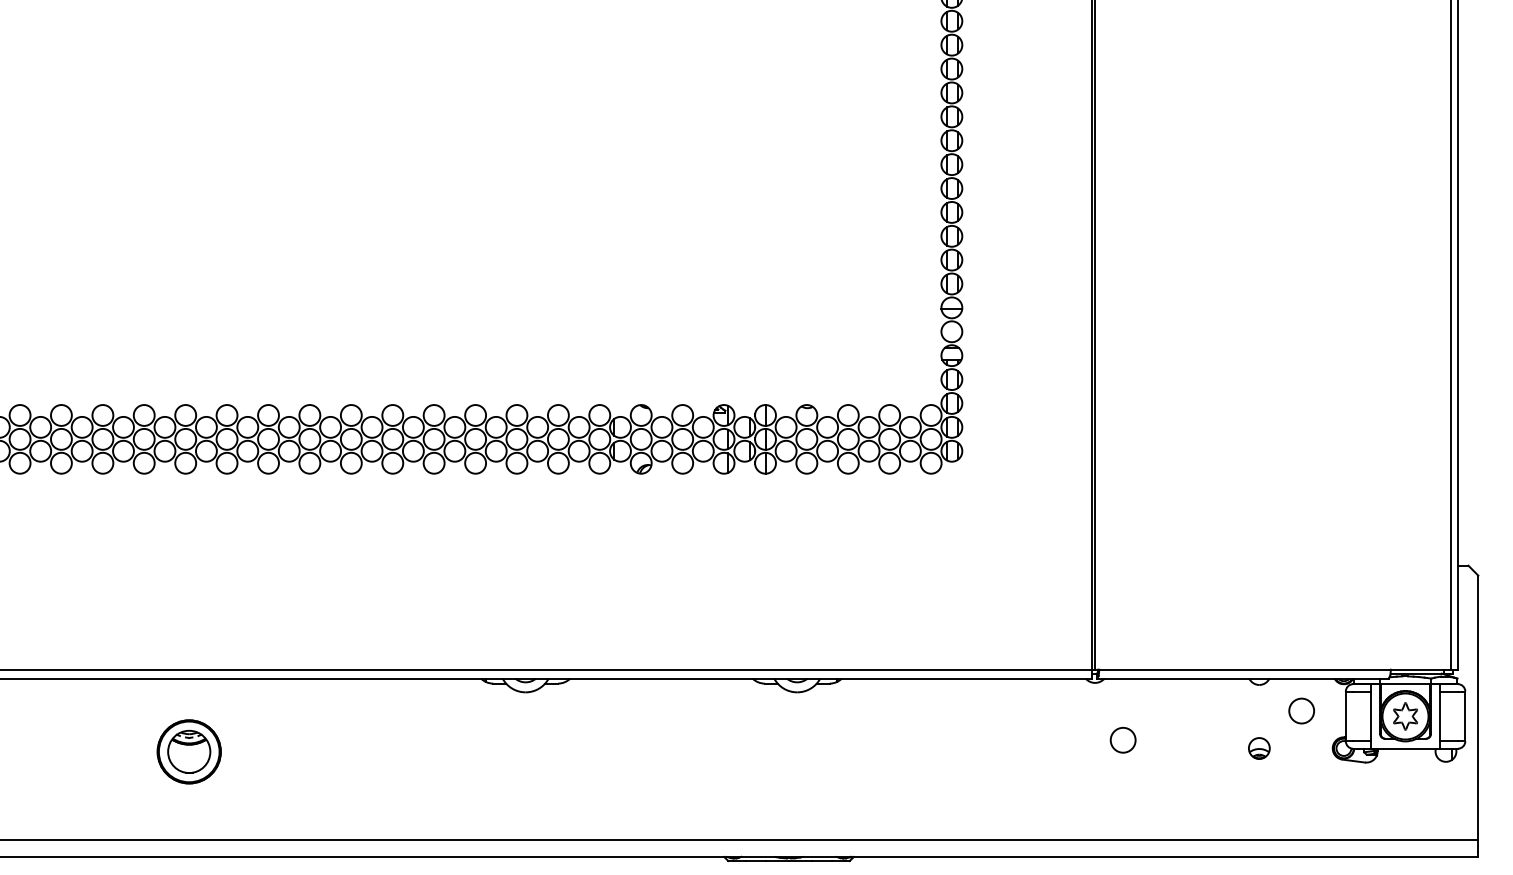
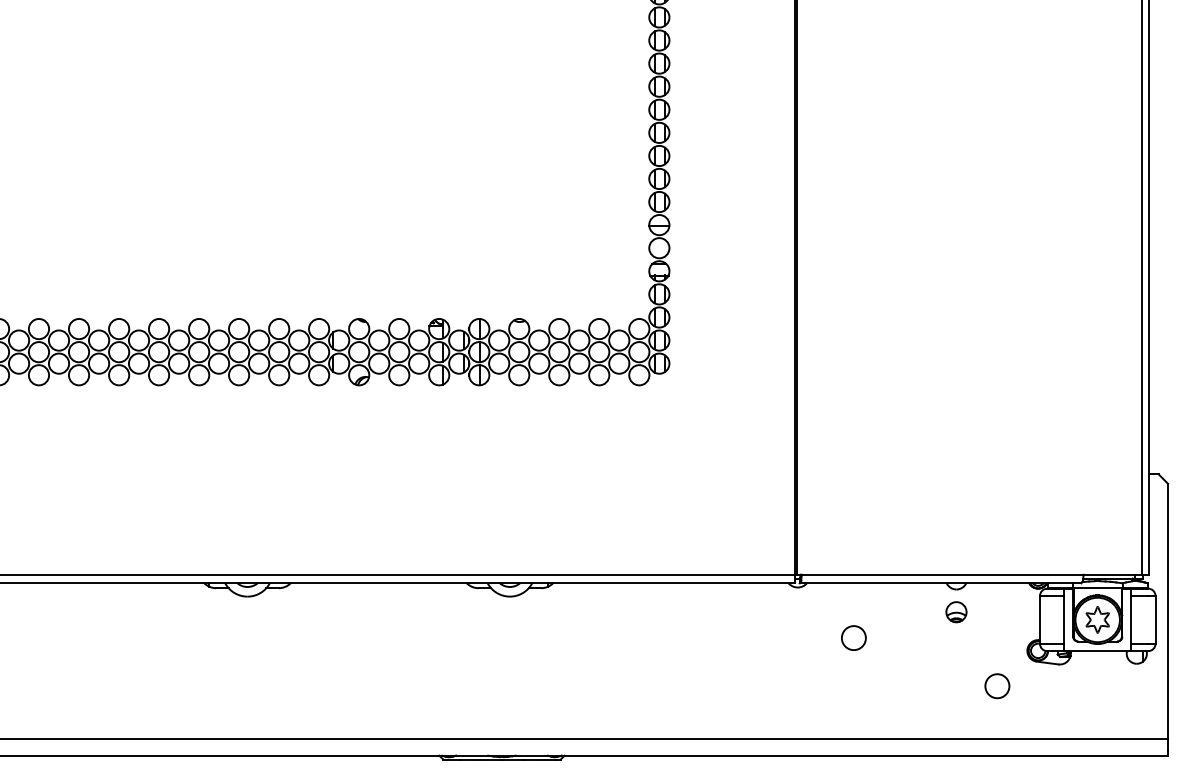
circle: (1301, 710) -> (997, 685), moved
circle: (1122, 740) -> (853, 638), moved
part: (1259, 748) -> (956, 612), moved

